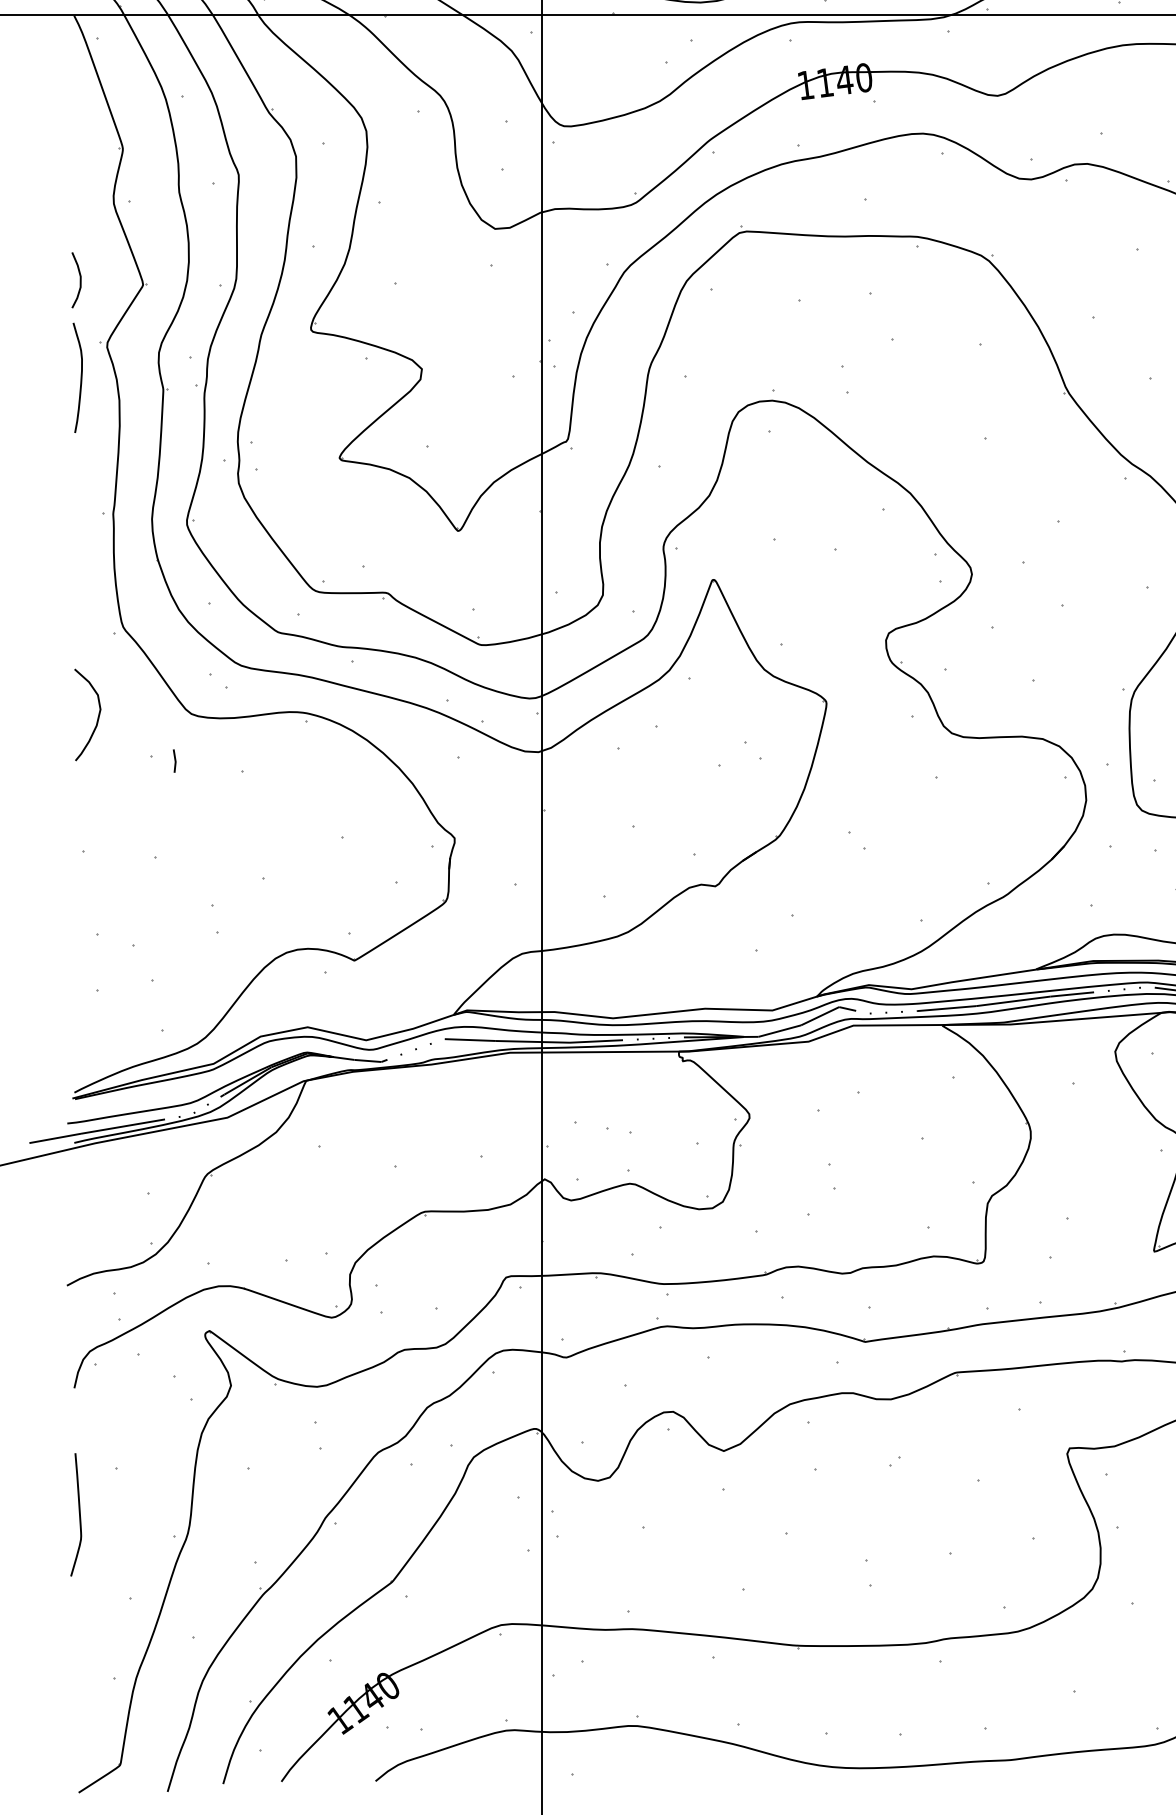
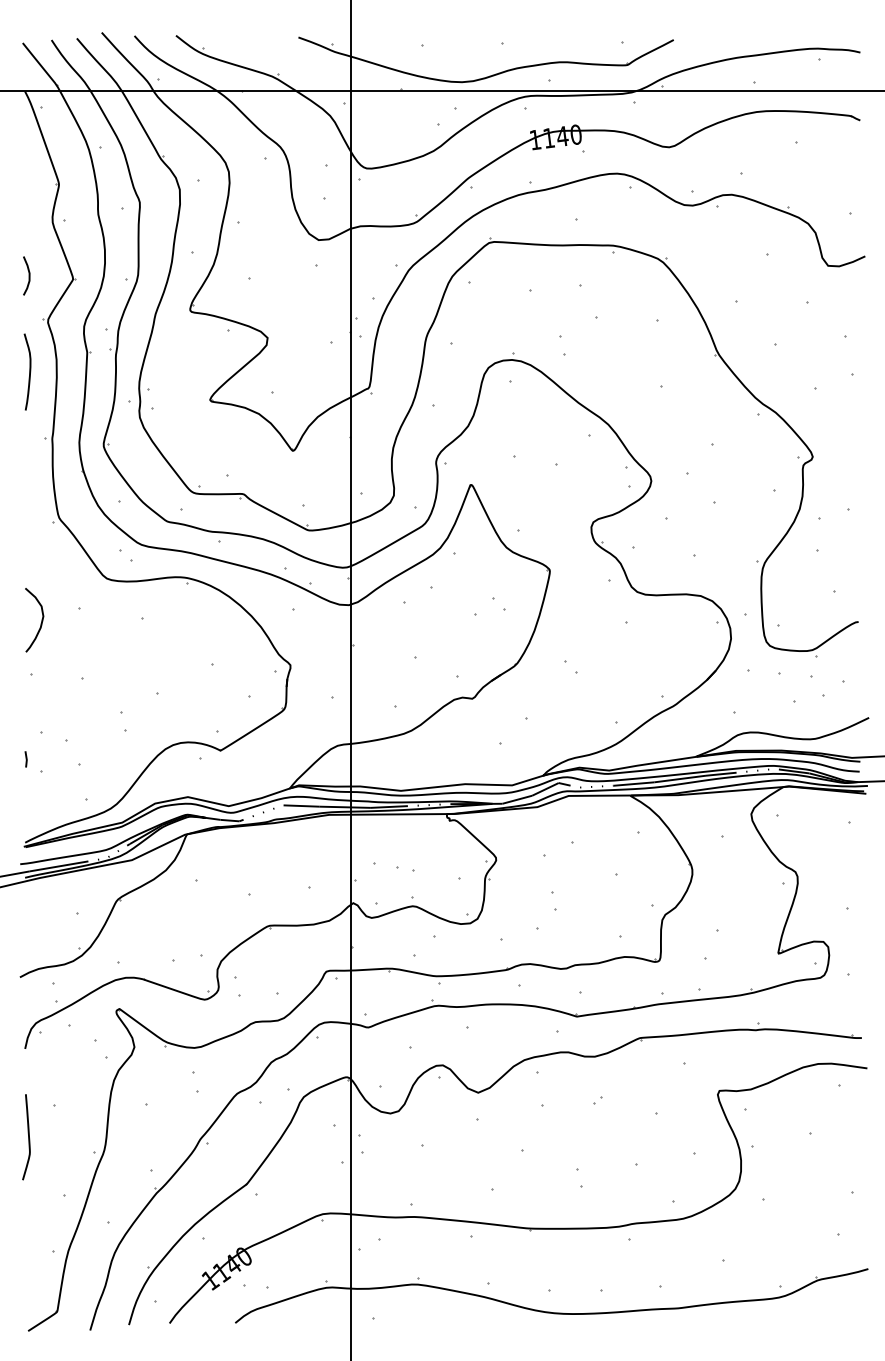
curve: (80, 377) -> (29, 371), moved
curve: (96, 719) -> (40, 623), moved
line: (173, 761) -> (25, 759), moved

